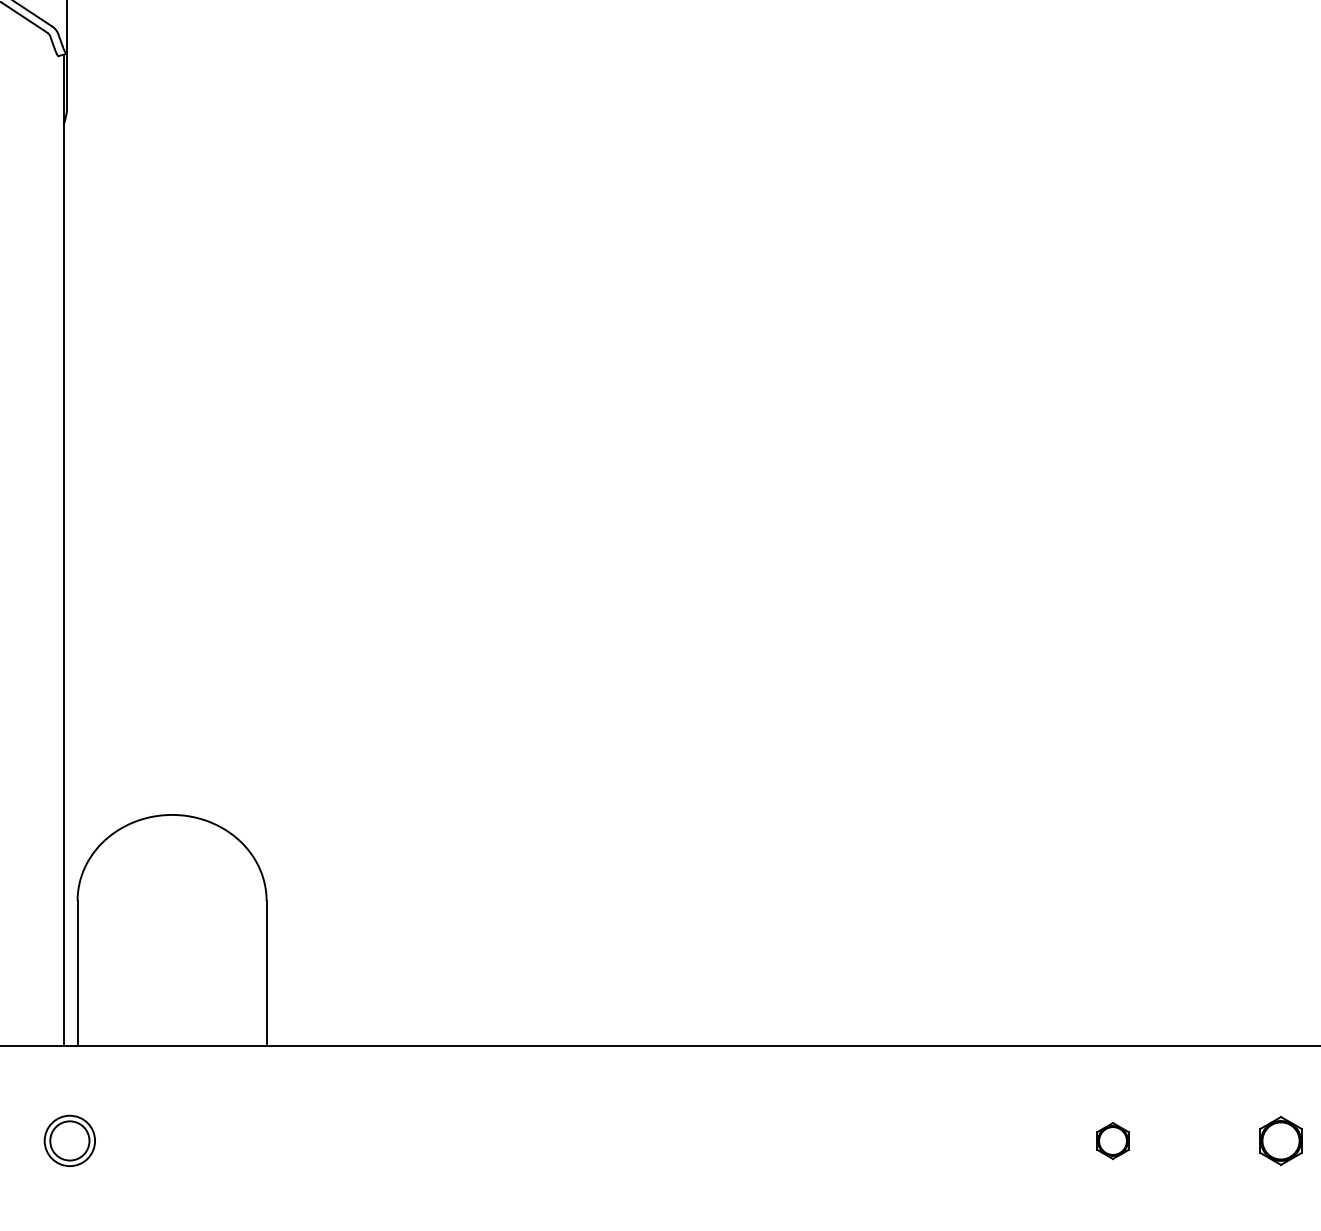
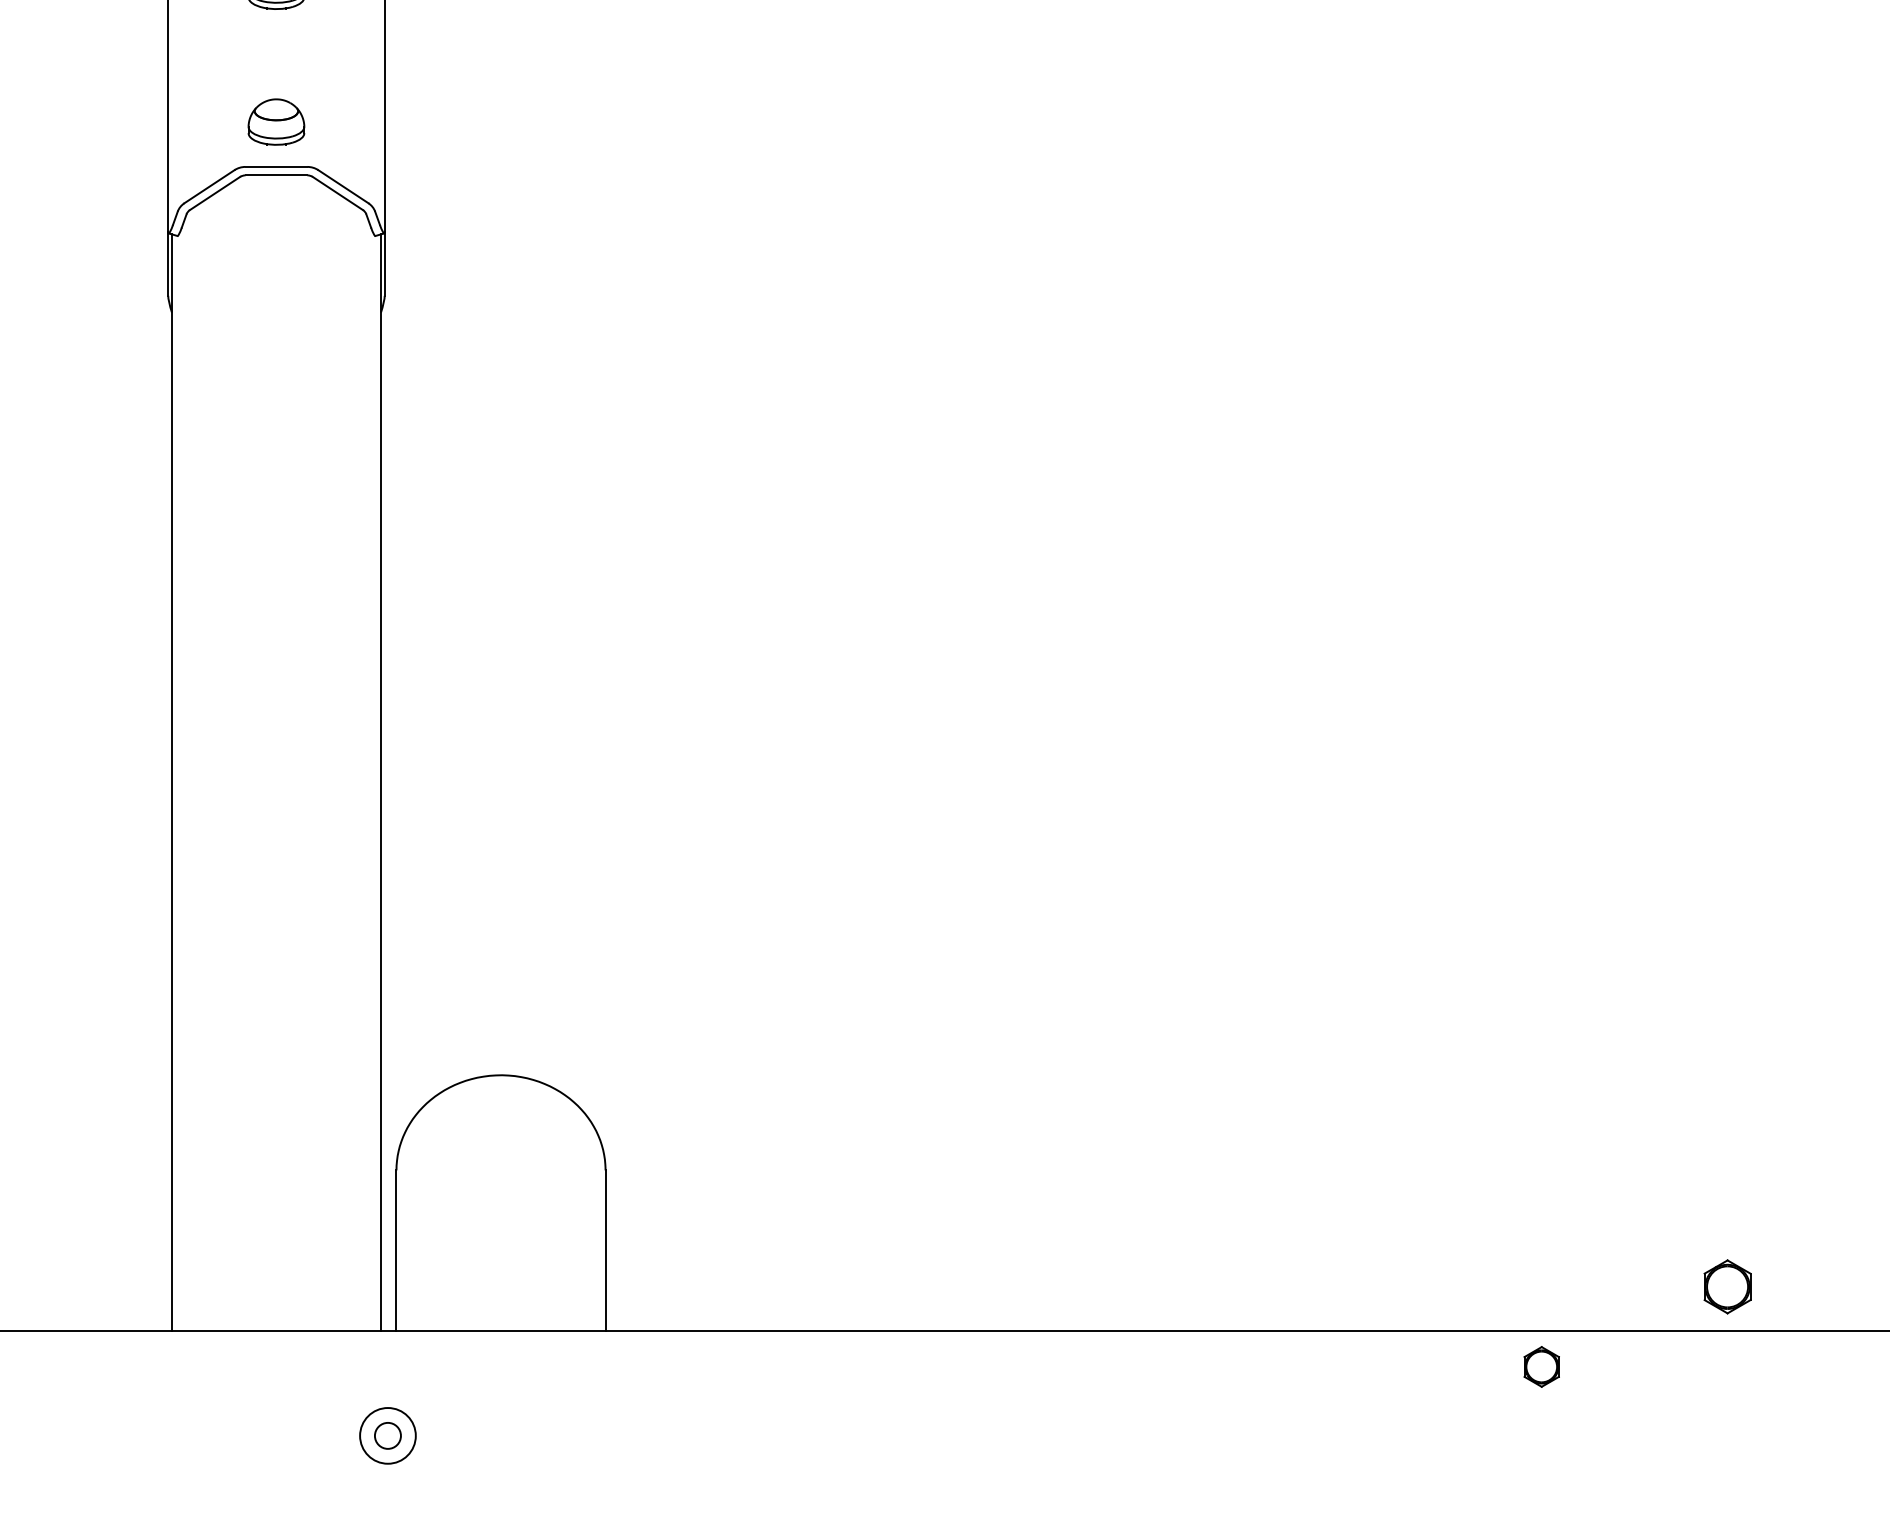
circle: (69, 1140) -> (387, 1435), size x0.6
part: (1112, 1140) -> (1541, 1366), moved
part: (1280, 1140) -> (1727, 1286), moved

